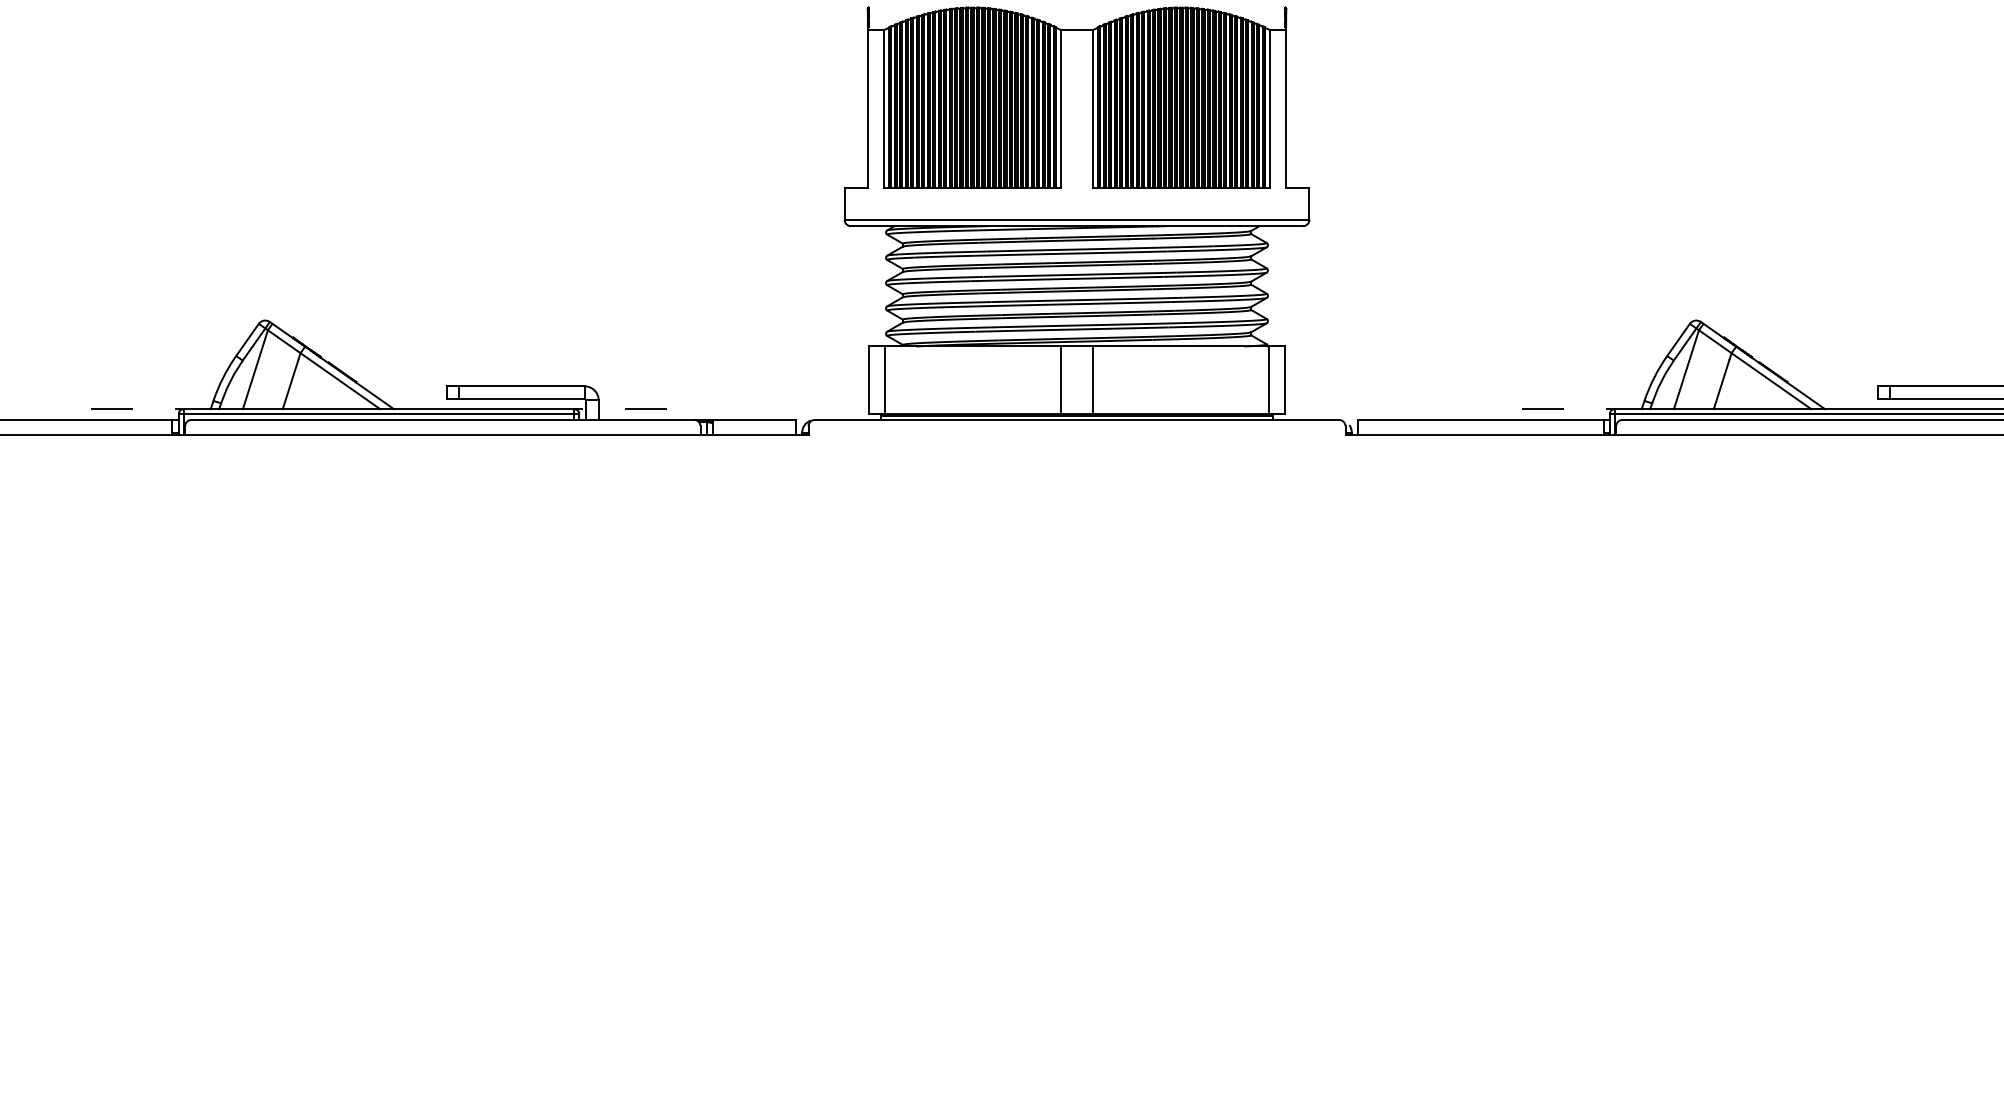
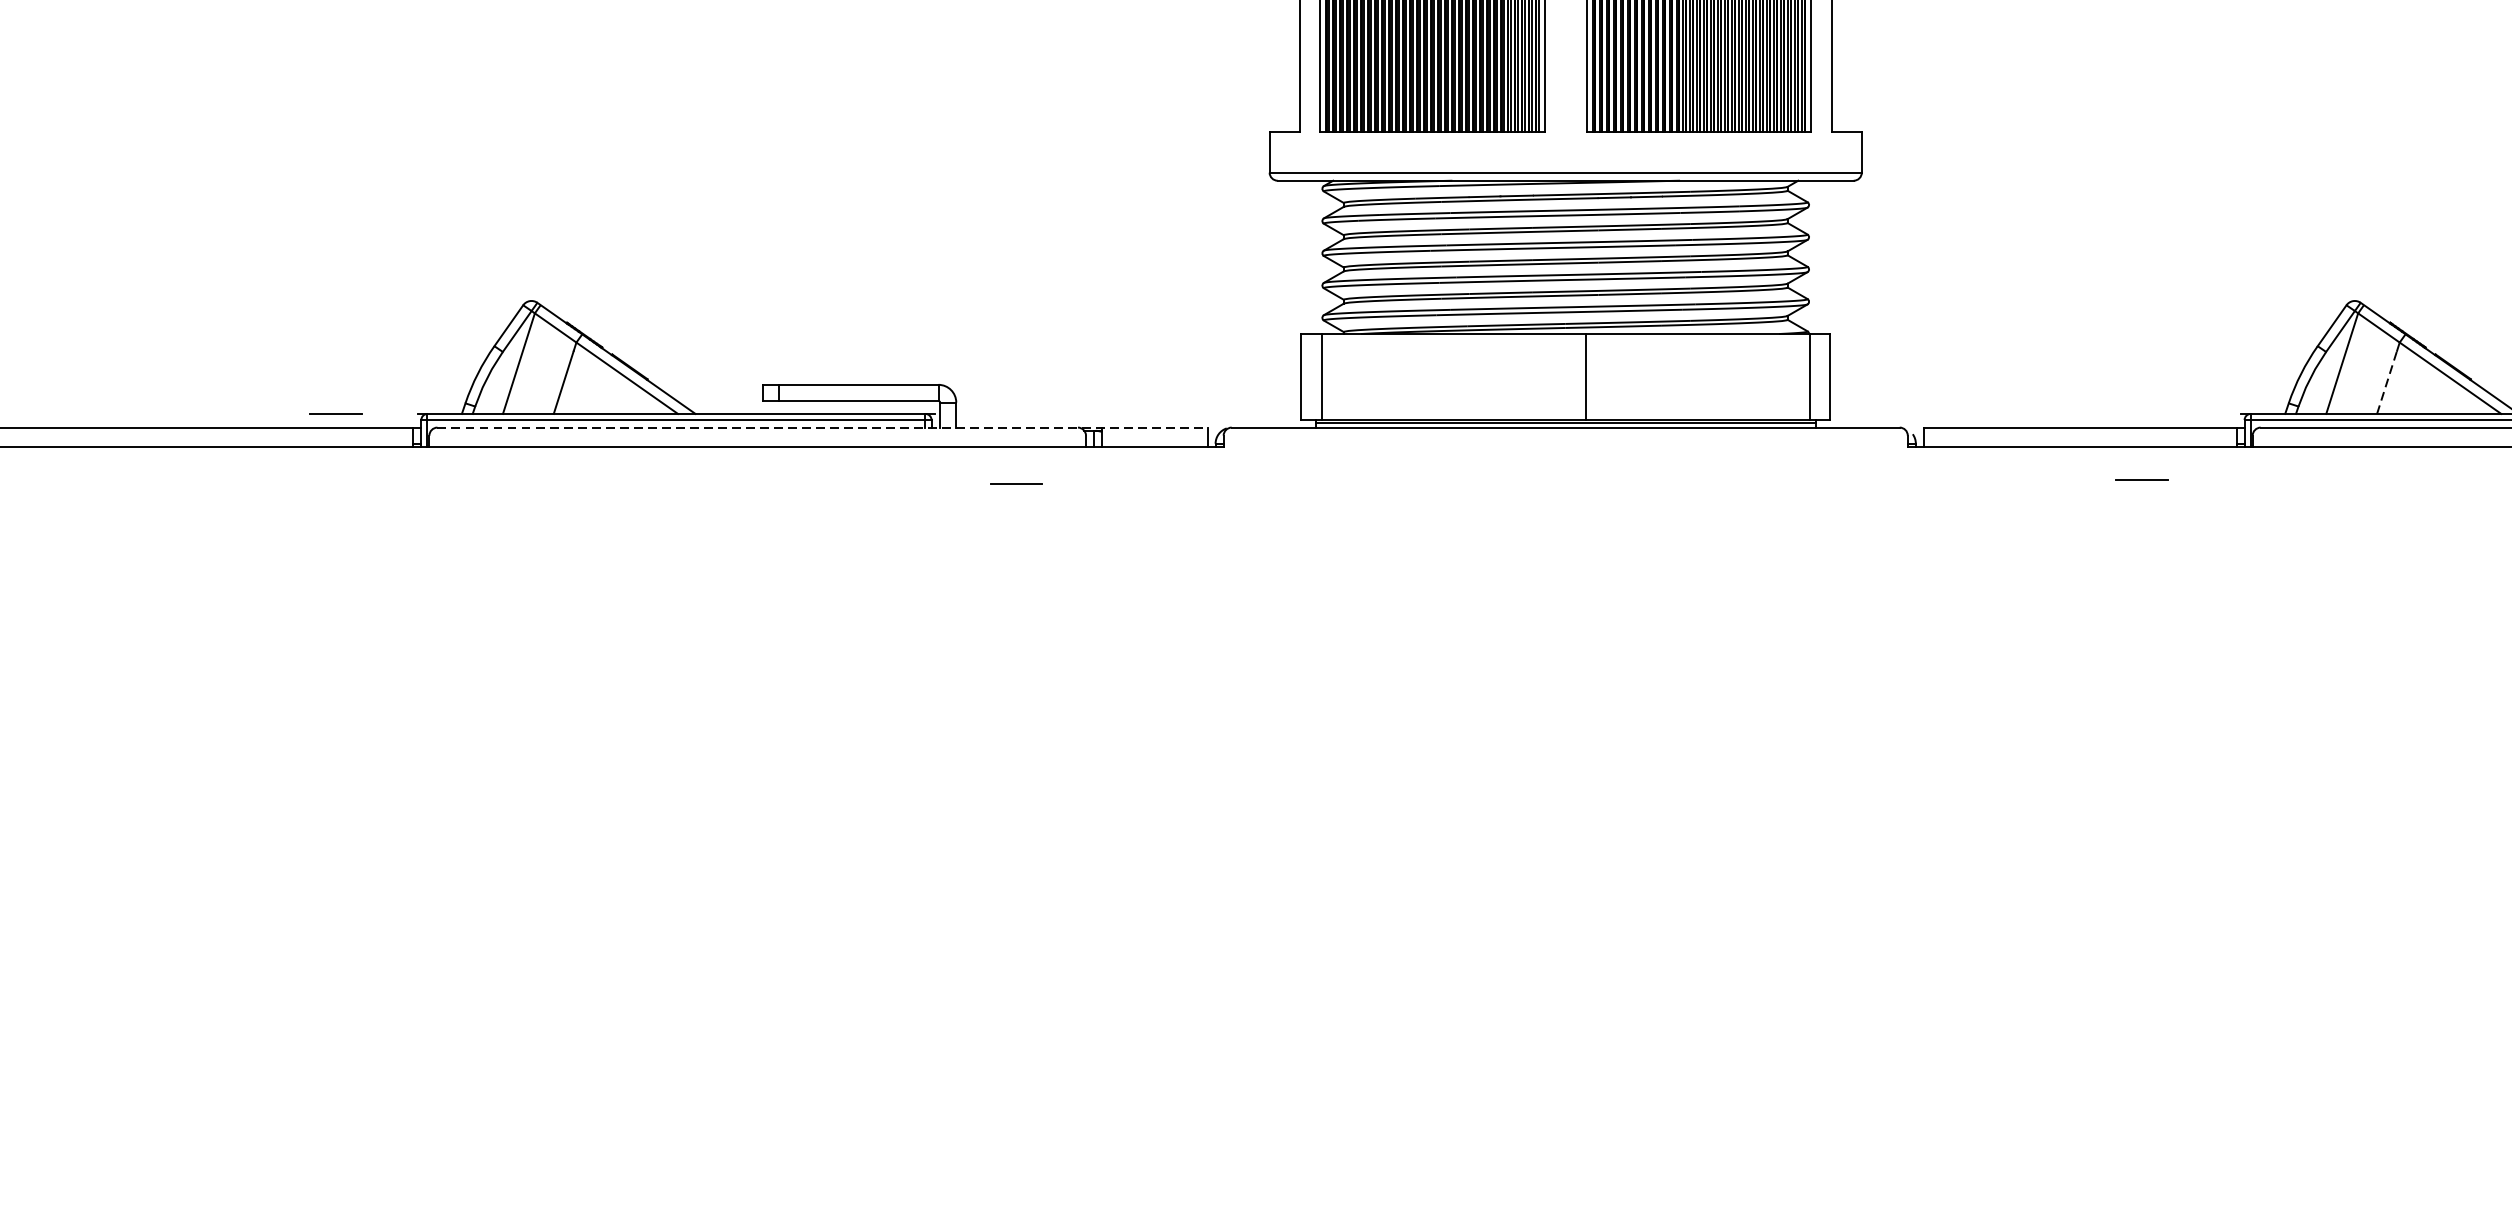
line: (1060, 379) -> (1544, 376), removed
line: (1721, 384) -> (2386, 382), solid -> dashed
line: (645, 408) -> (1015, 483), moved
line: (1542, 408) -> (2140, 479), moved
line: (494, 419) -> (823, 427), solid -> dashed

